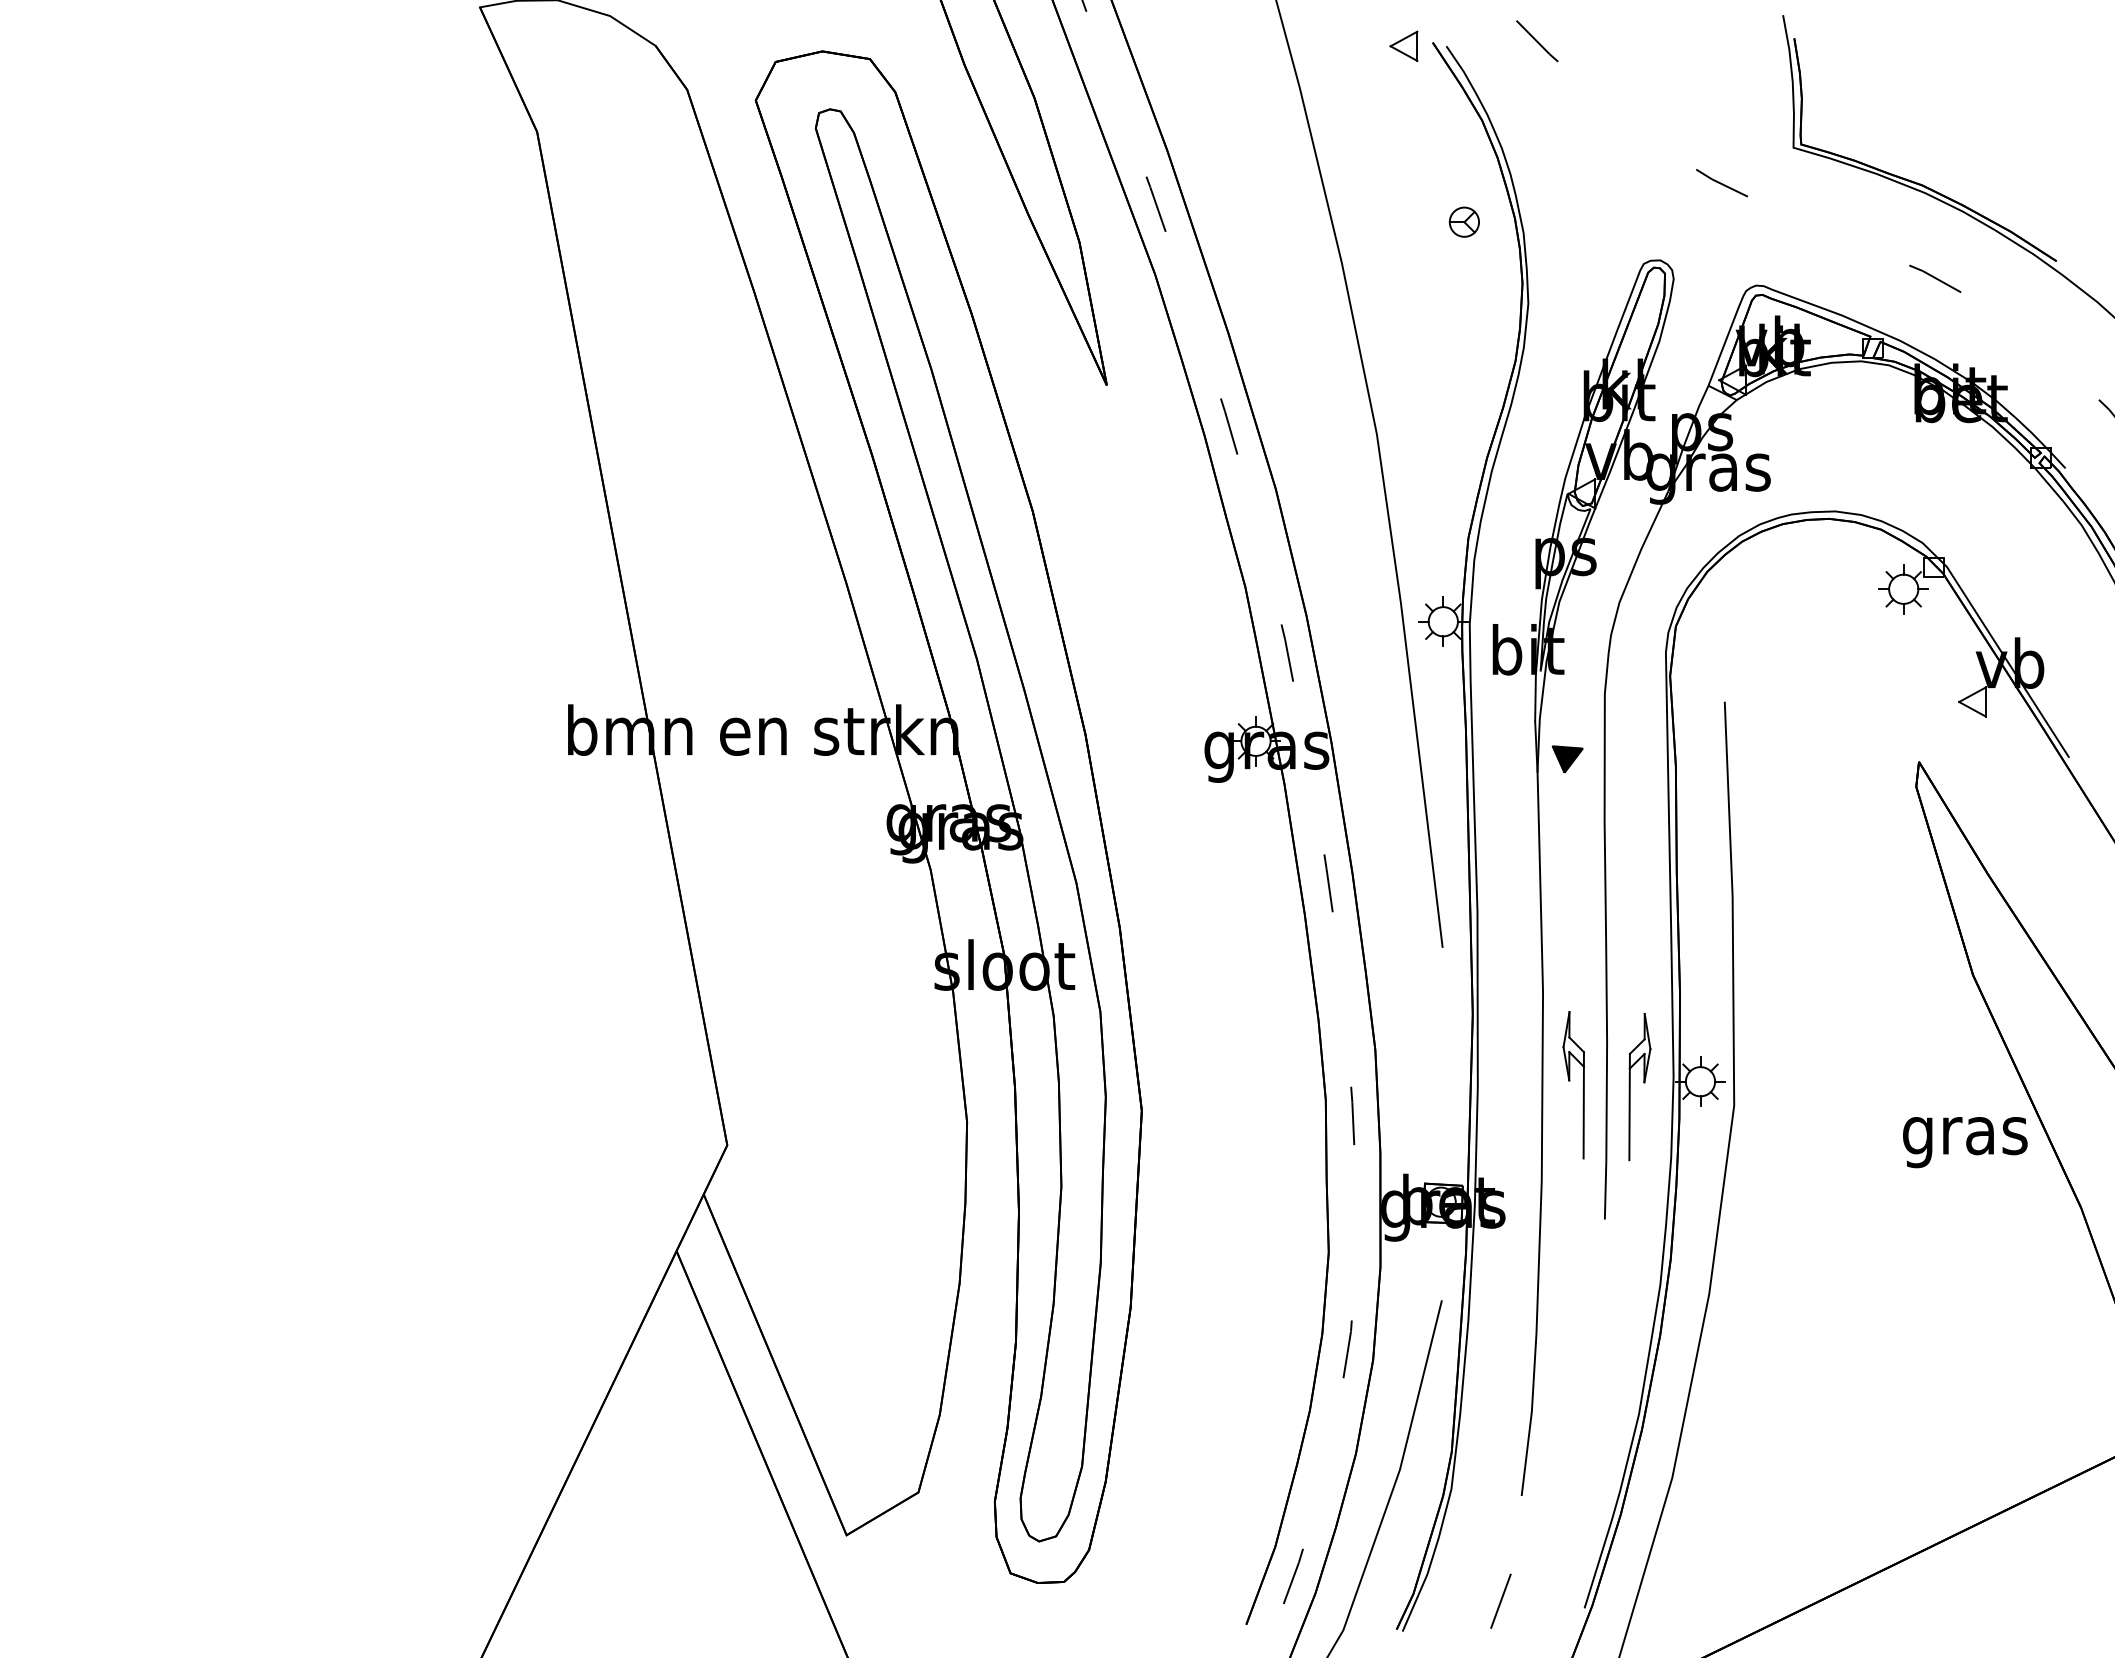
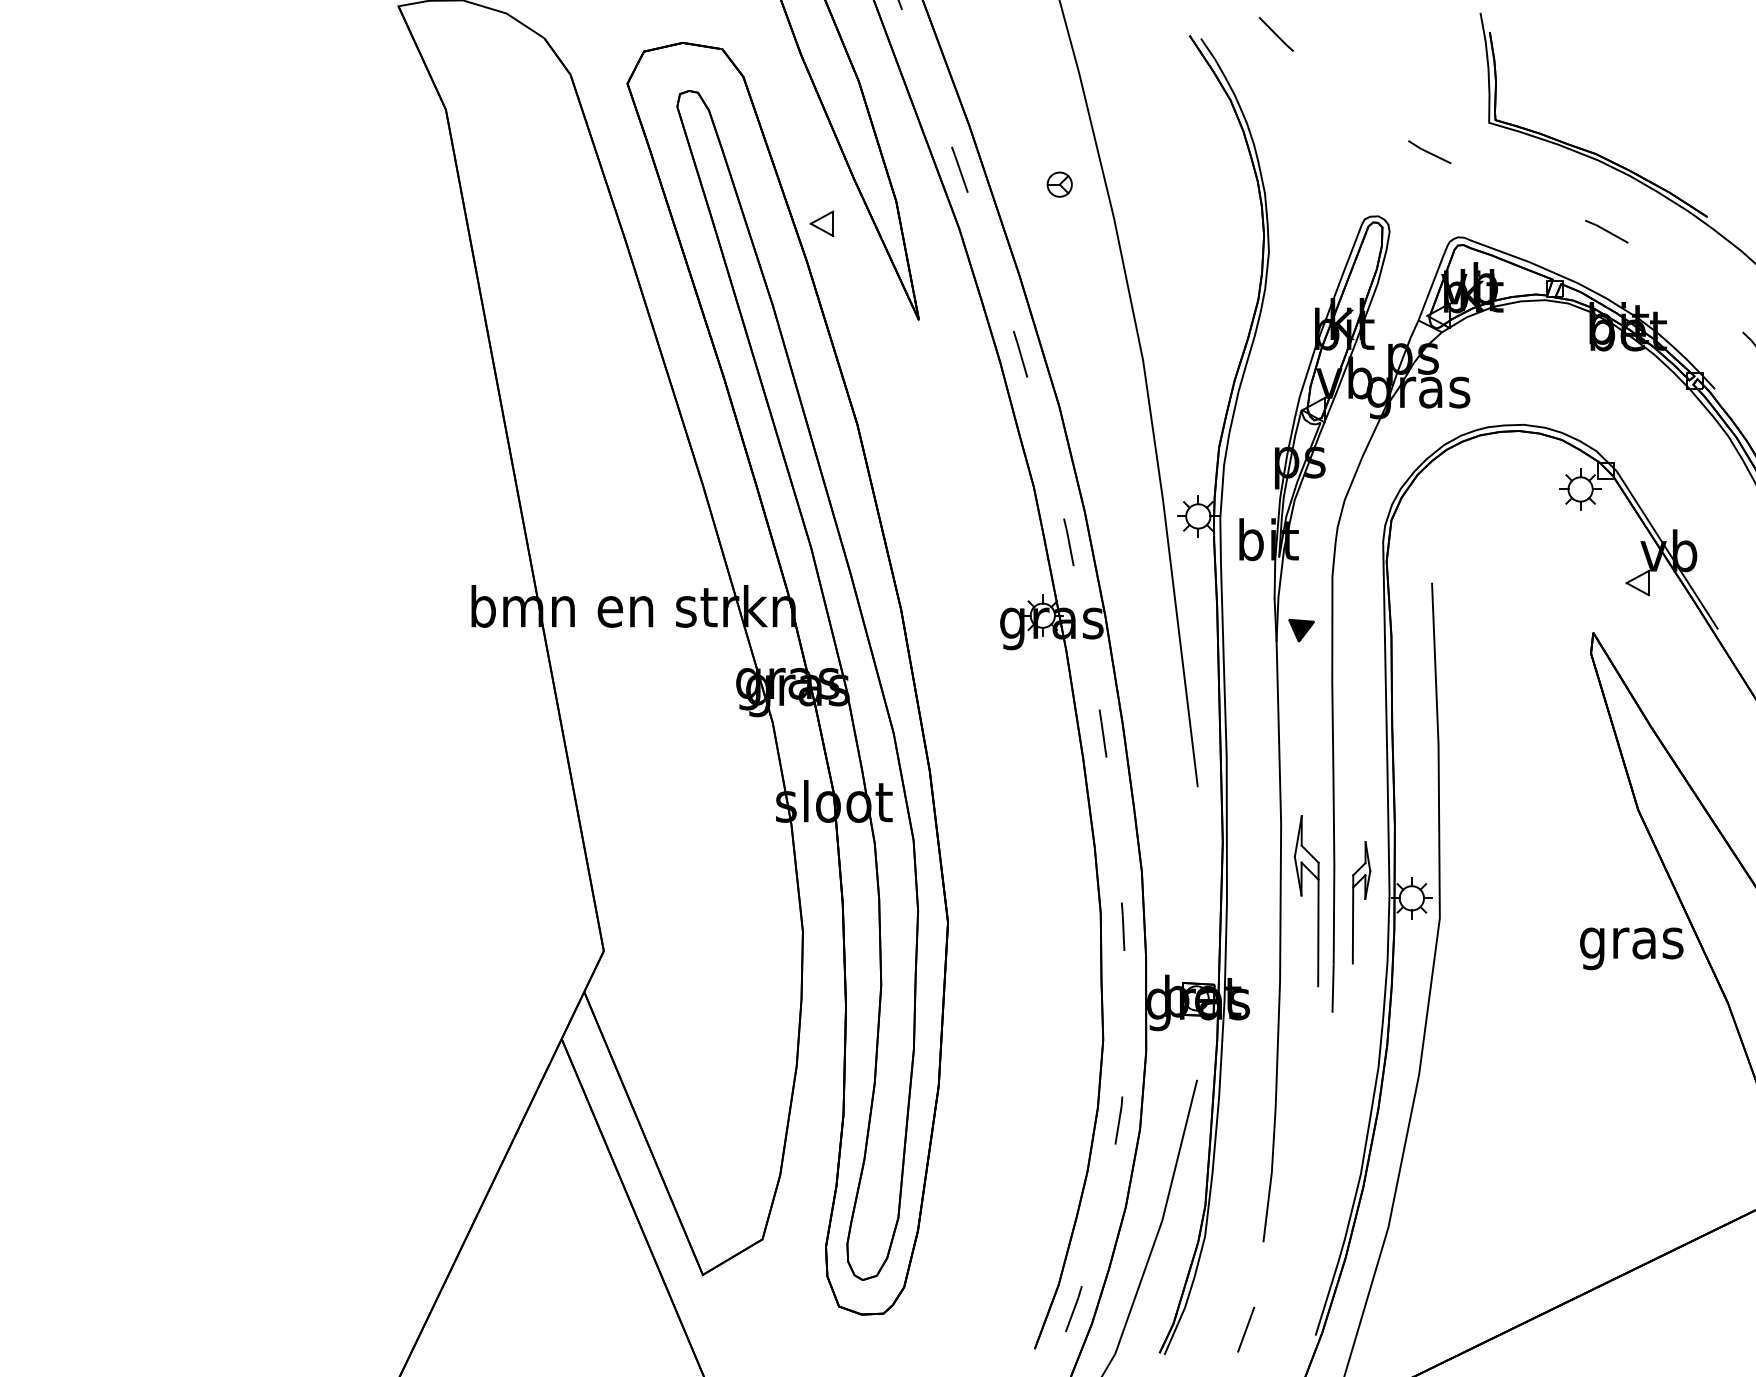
part: (1403, 45) -> (821, 223), moved
part: (1463, 221) -> (1059, 184), moved
part: (1573, 1085) -> (1306, 901), size x1.4

